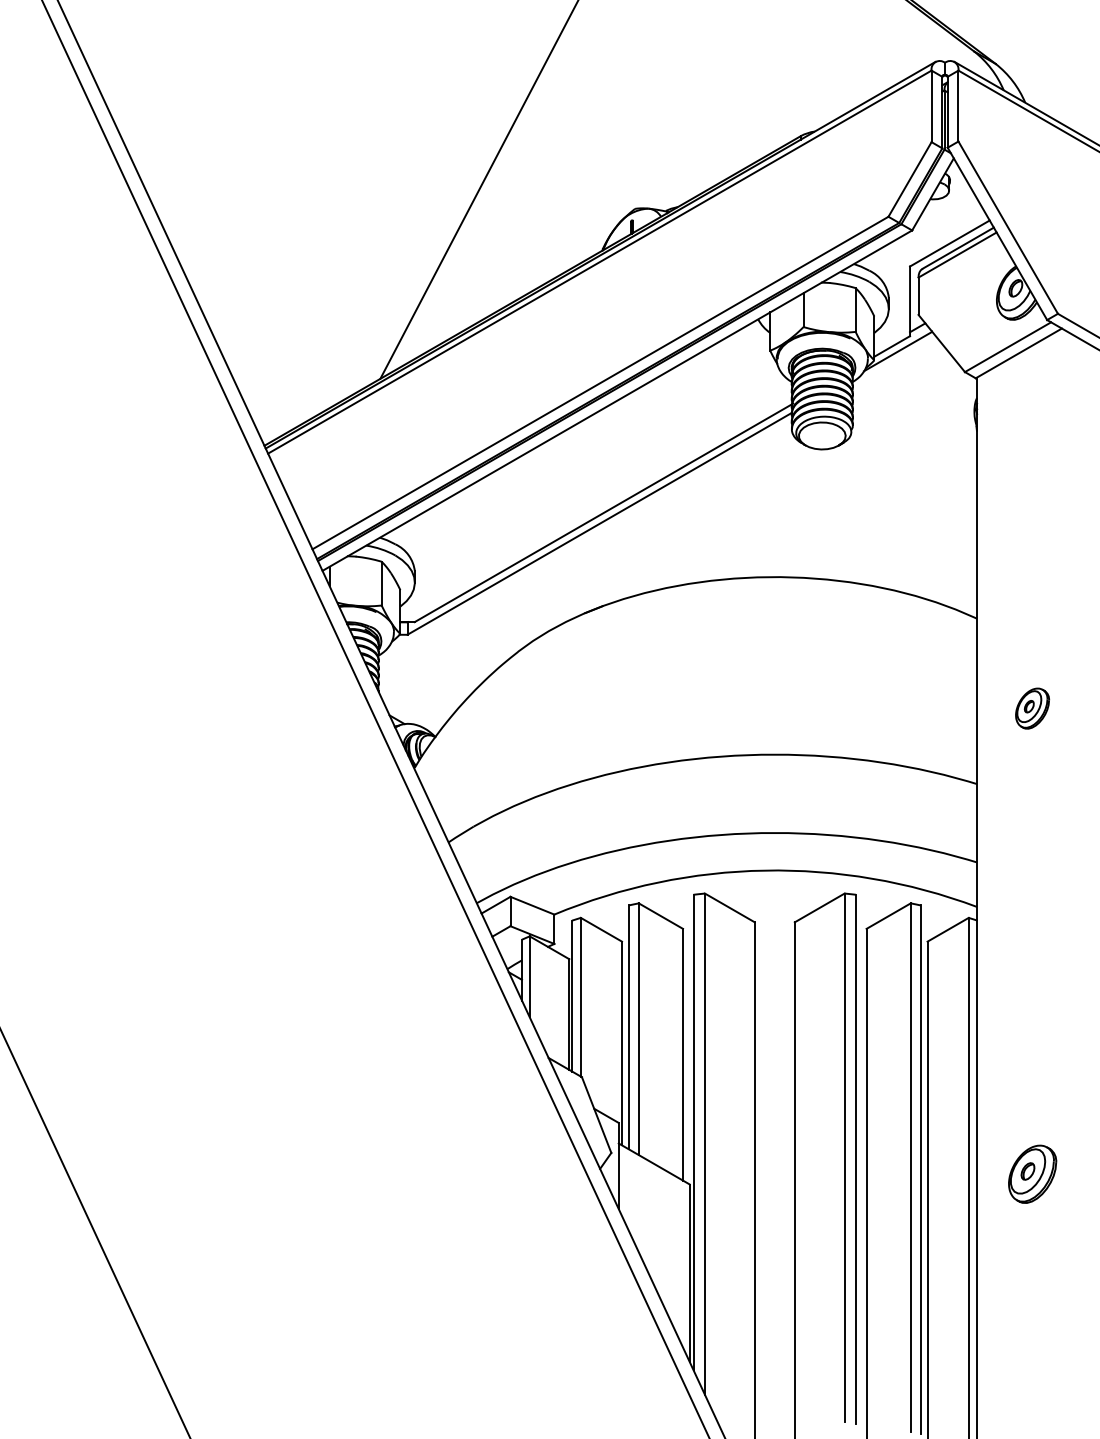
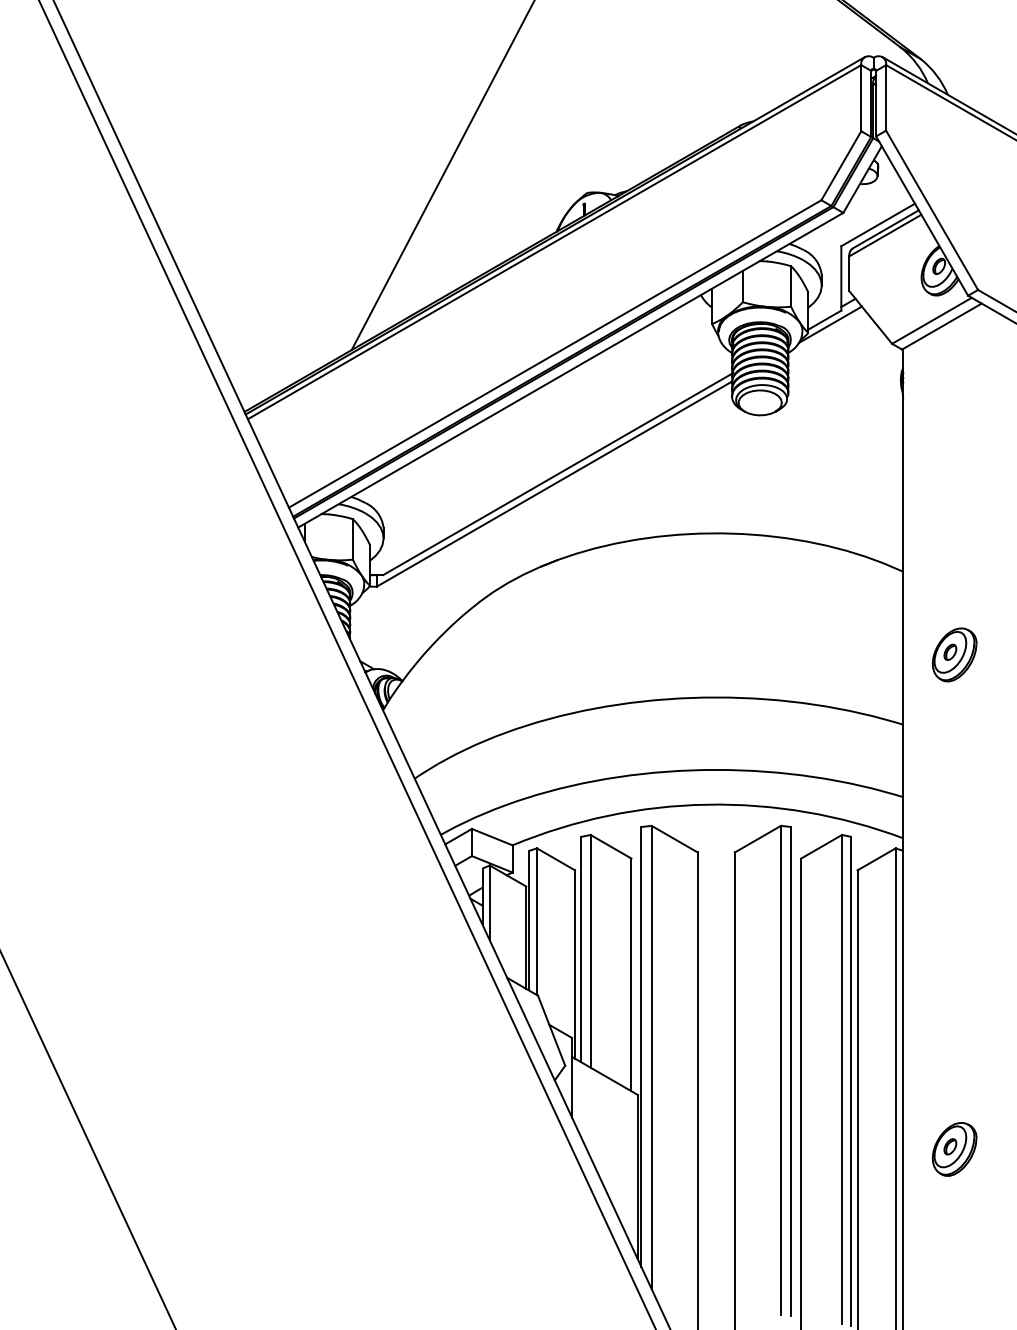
part: (1032, 708) -> (954, 654), size x1.43
part: (1032, 1174) -> (954, 1149), moved

